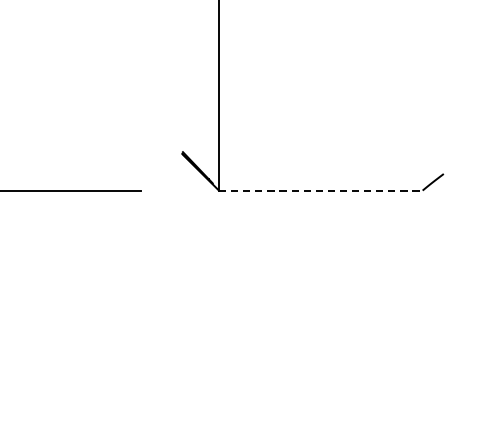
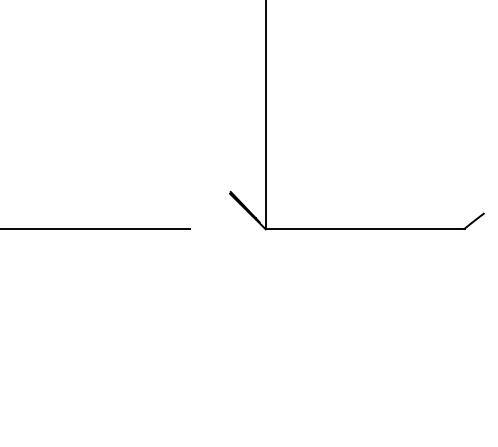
line: (321, 190) -> (365, 229), dashed -> solid

